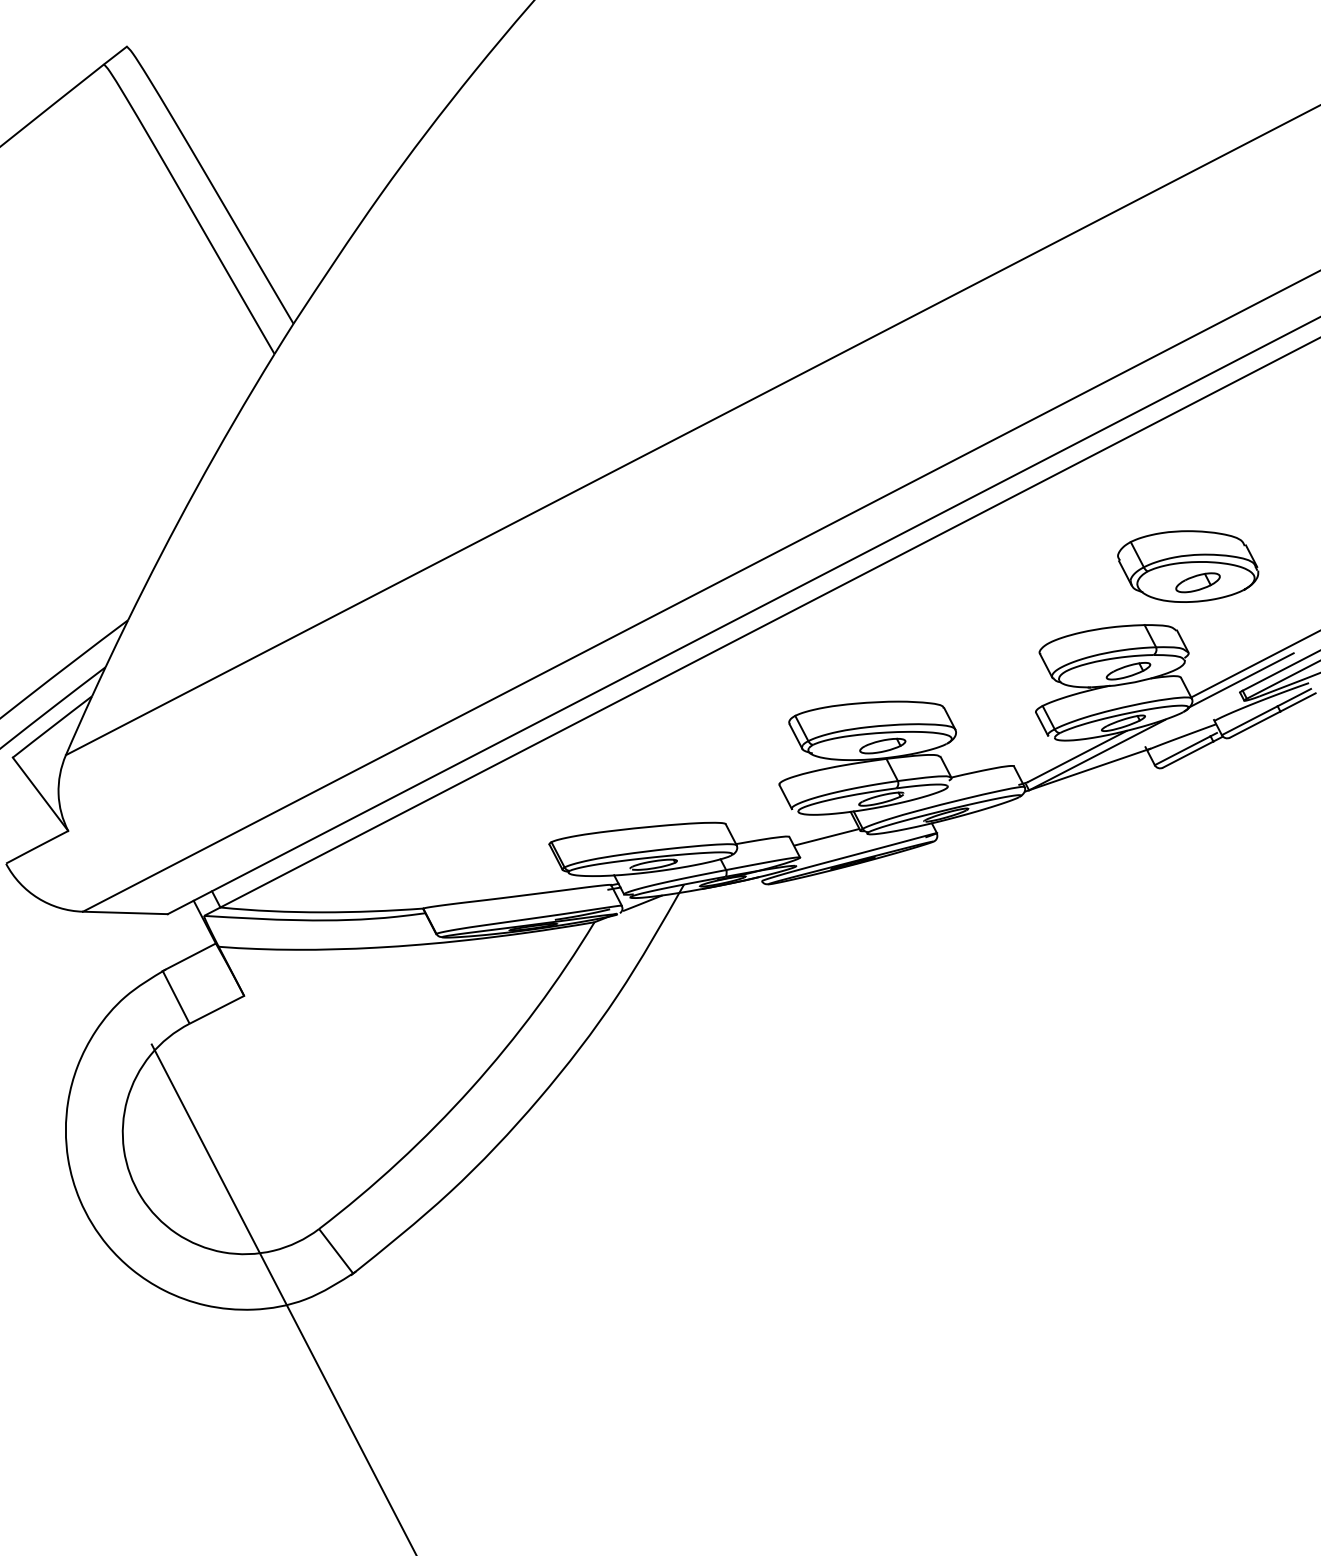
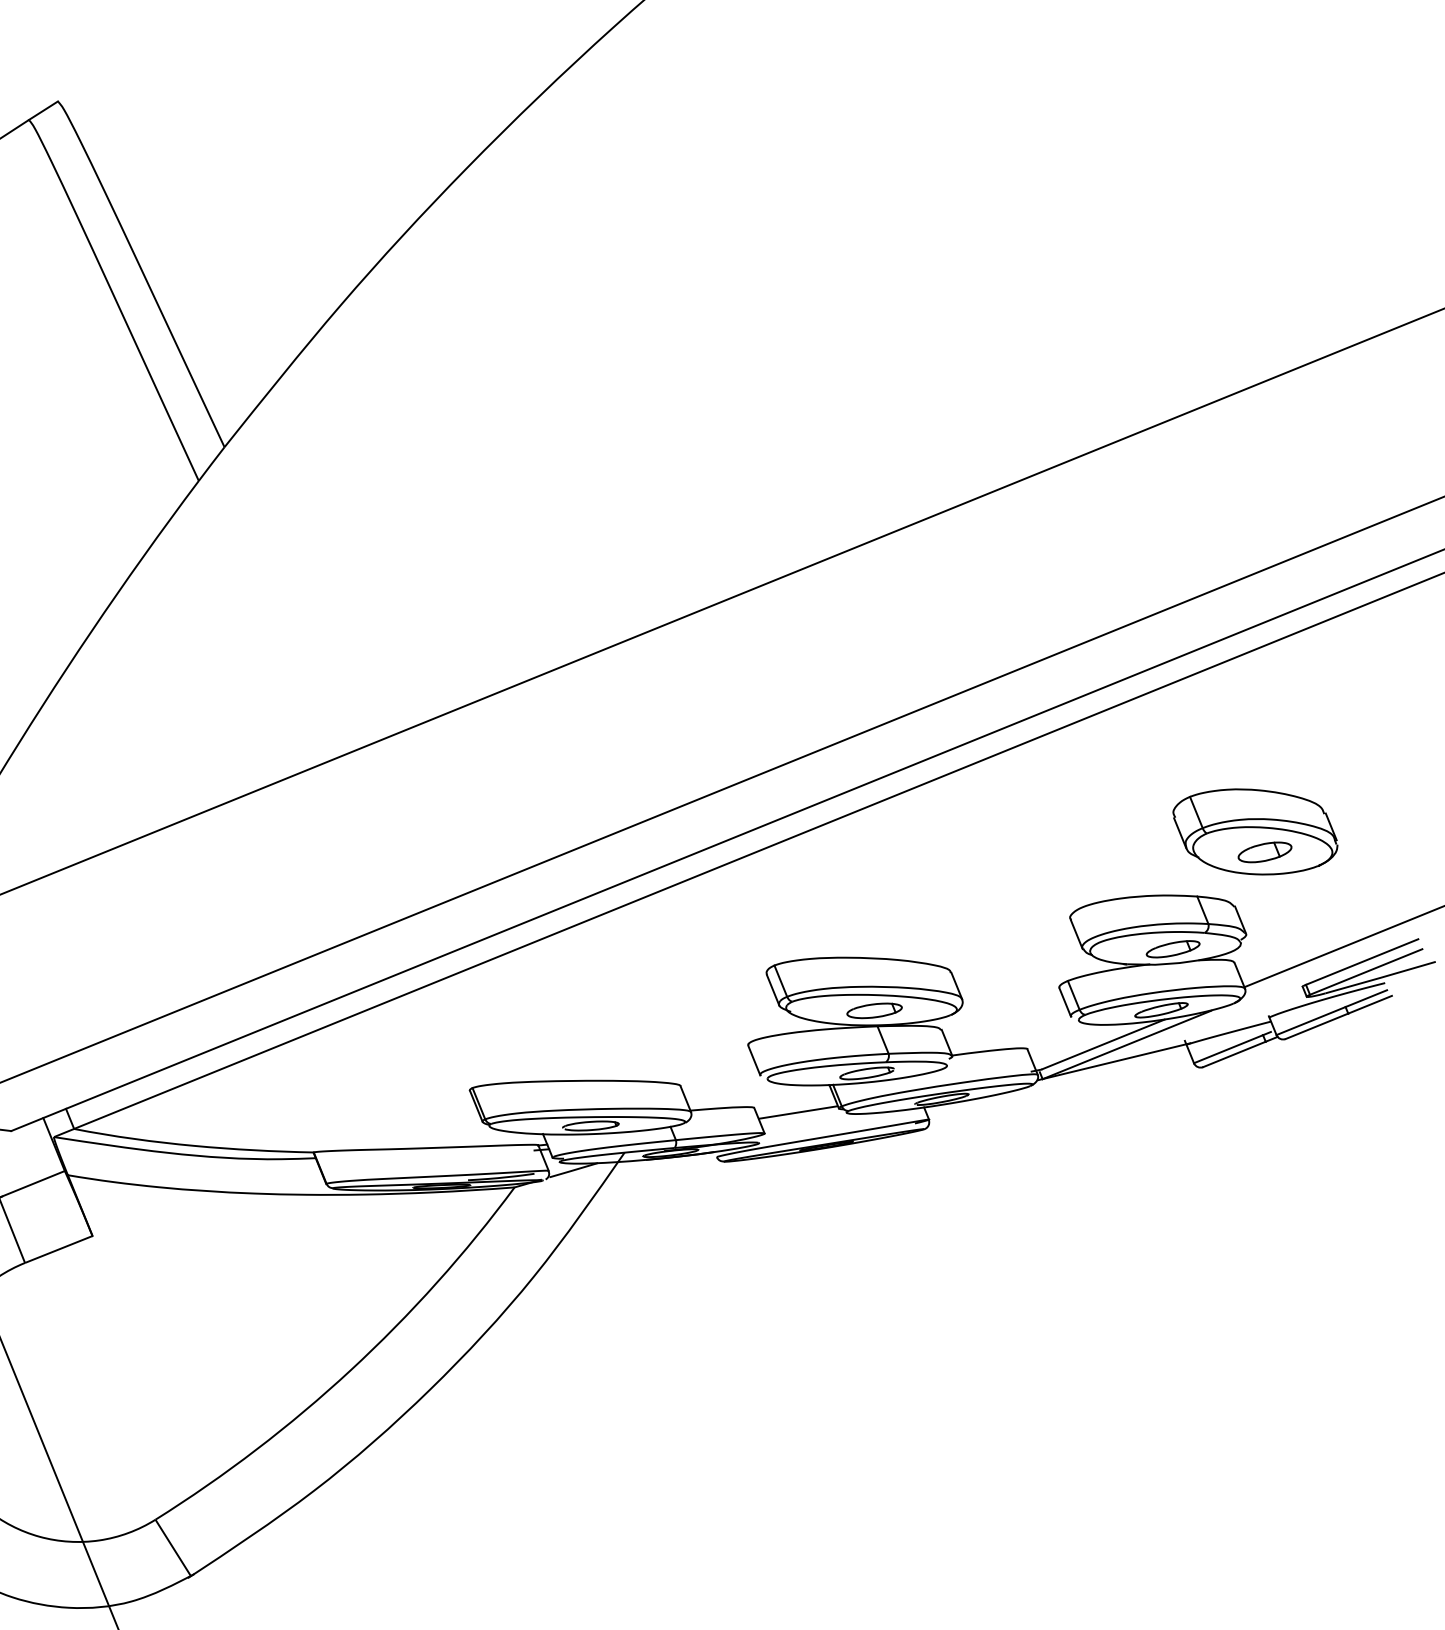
line: (1240, 680) -> (1304, 972), removed

